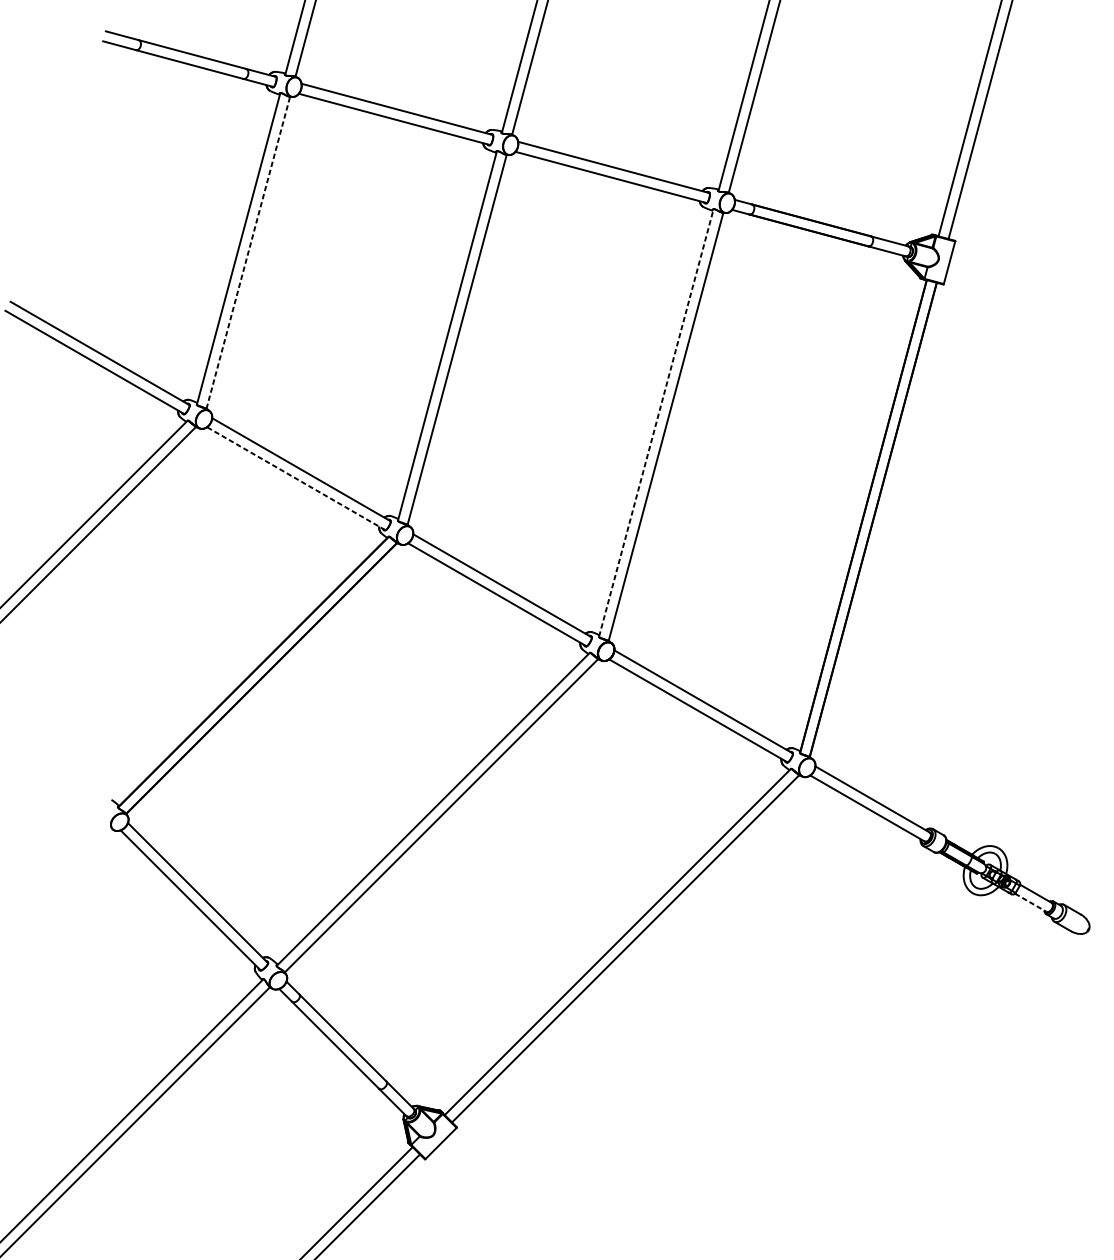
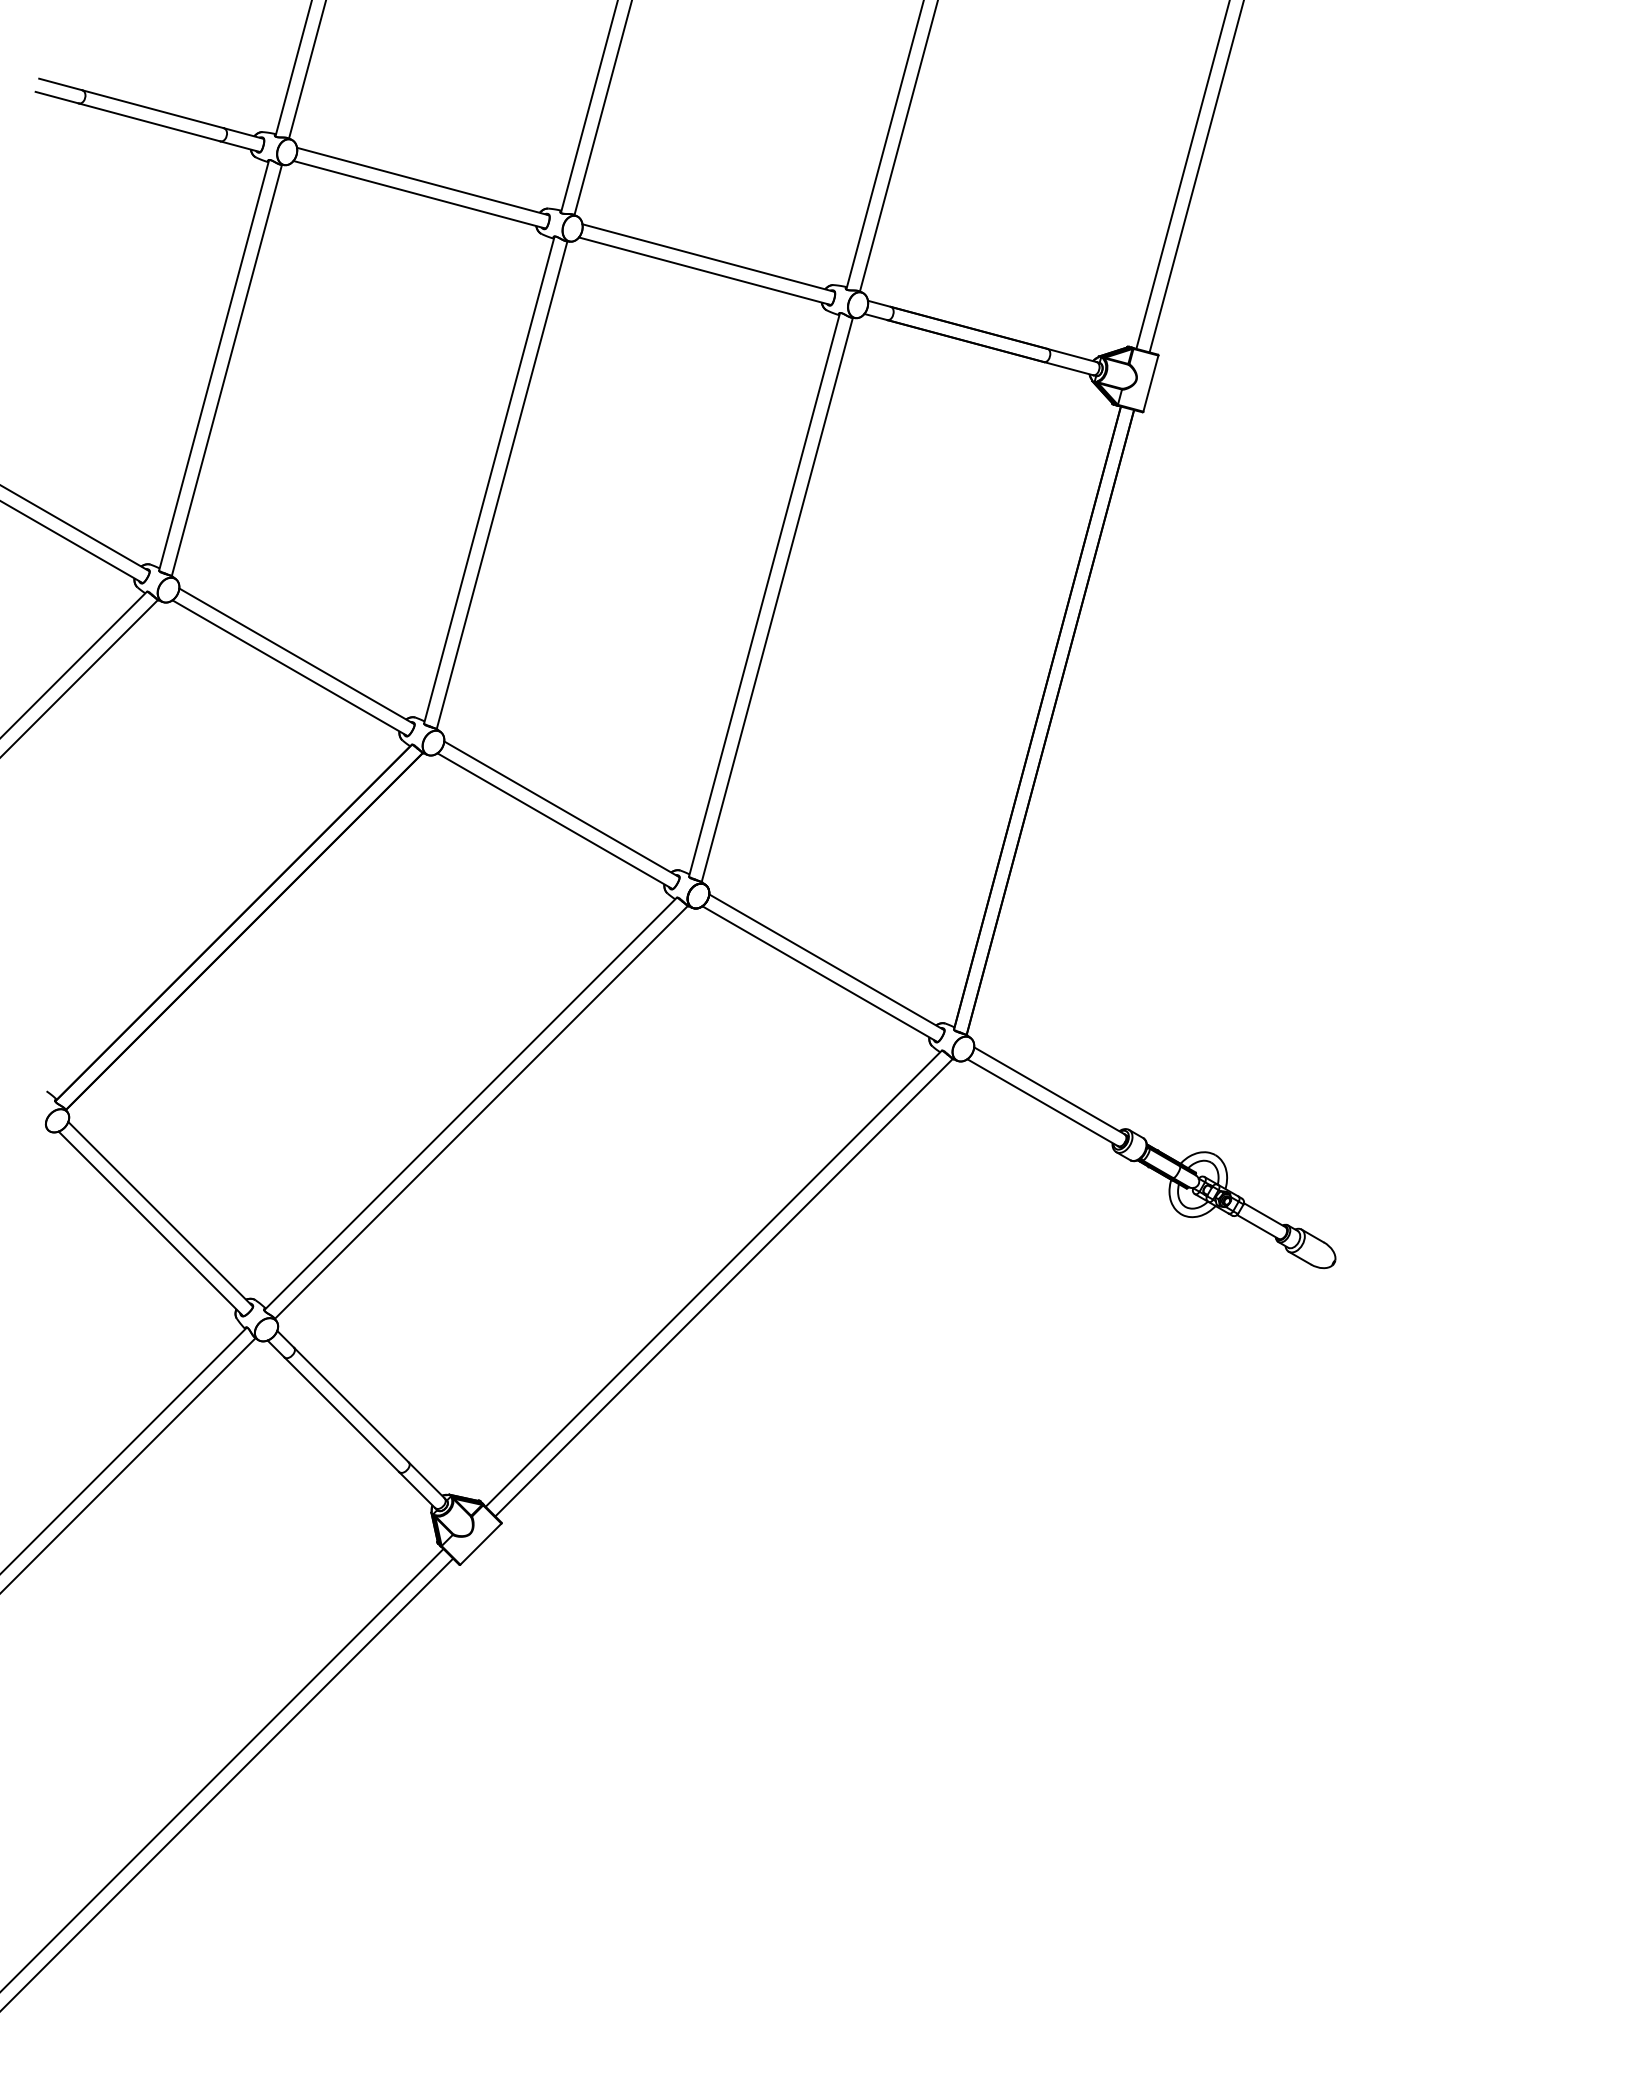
line: (248, 252) -> (226, 370), dashed -> solid
line: (656, 422) -> (764, 594), dashed -> solid
line: (296, 478) -> (290, 668), dashed -> solid
line: (1030, 902) -> (1257, 1226), dashed -> solid

